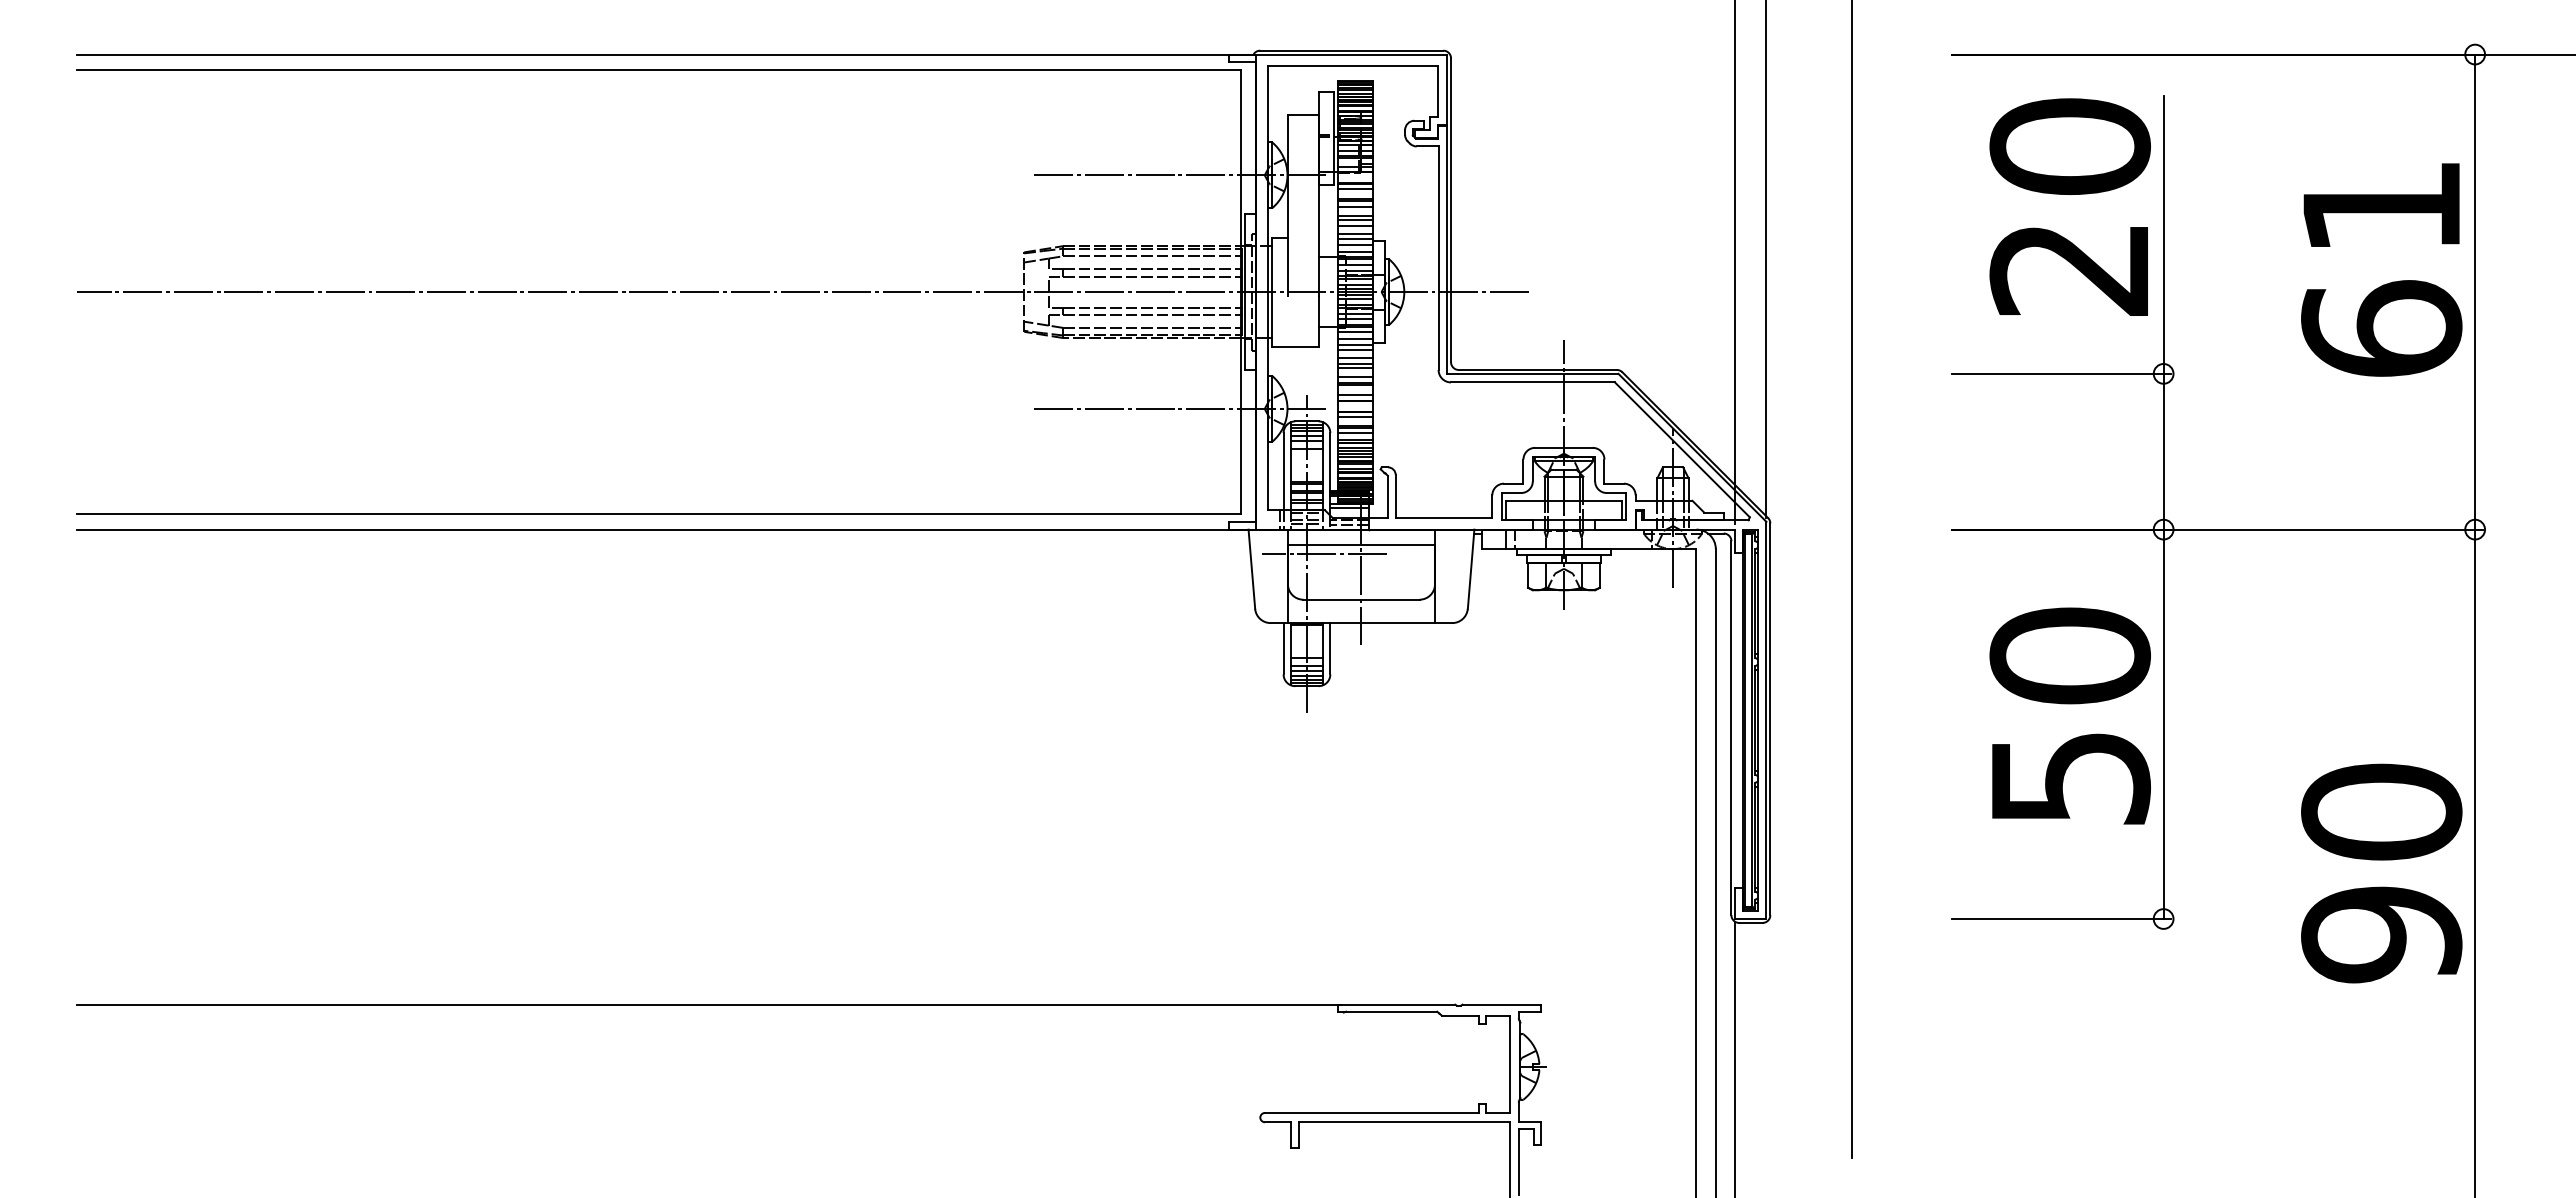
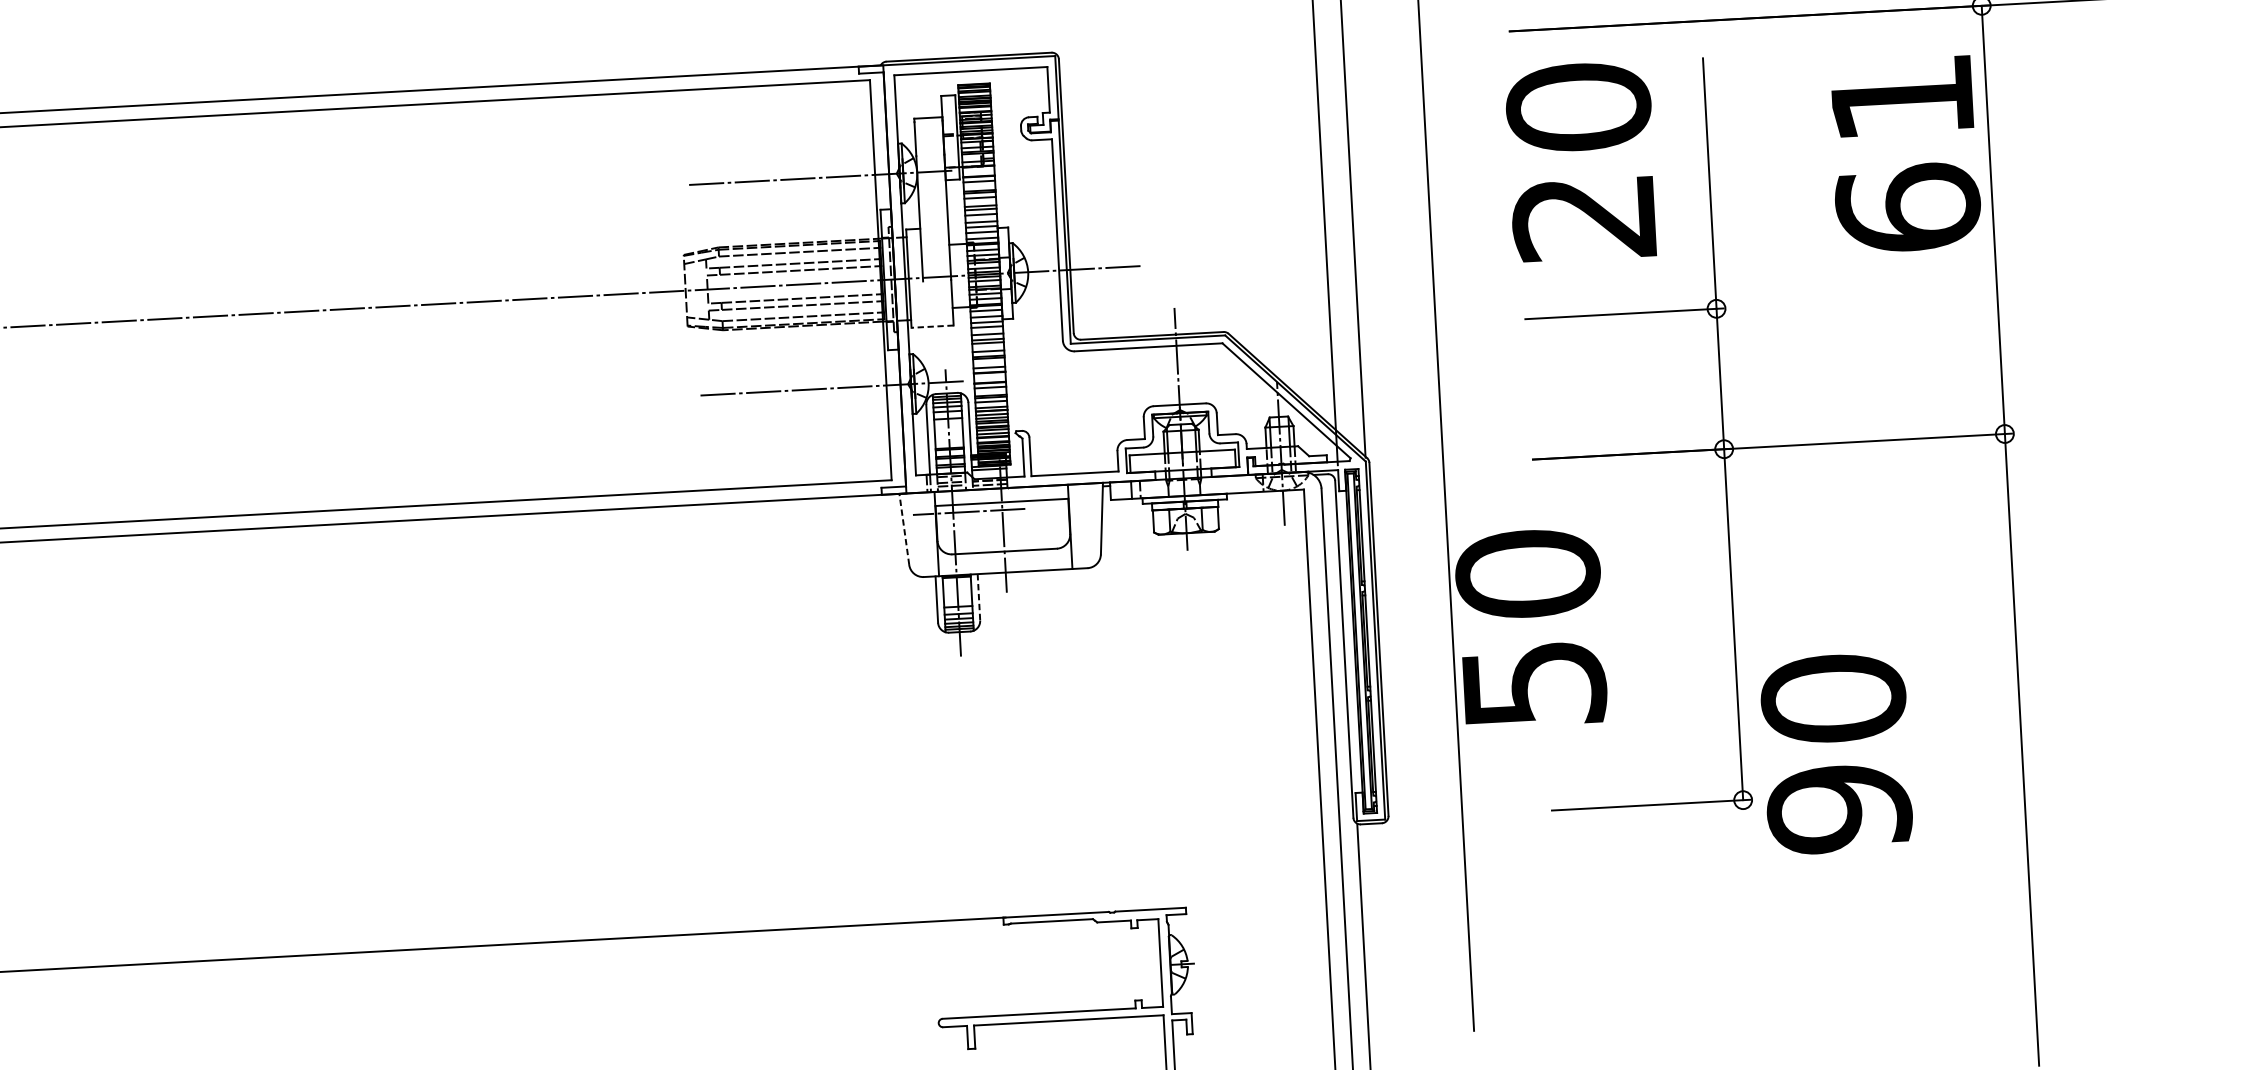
text: (2069, 206) -> (1580, 161), moved
text: (2381, 269) -> (1905, 154), moved
line: (1294, 346) -> (931, 326), solid -> dashed
line: (1251, 569) -> (904, 529), solid -> dashed
line: (1330, 648) -> (979, 597), solid -> dashed
text: (2069, 715) -> (1530, 627), moved
text: (2381, 873) -> (1836, 753), moved

